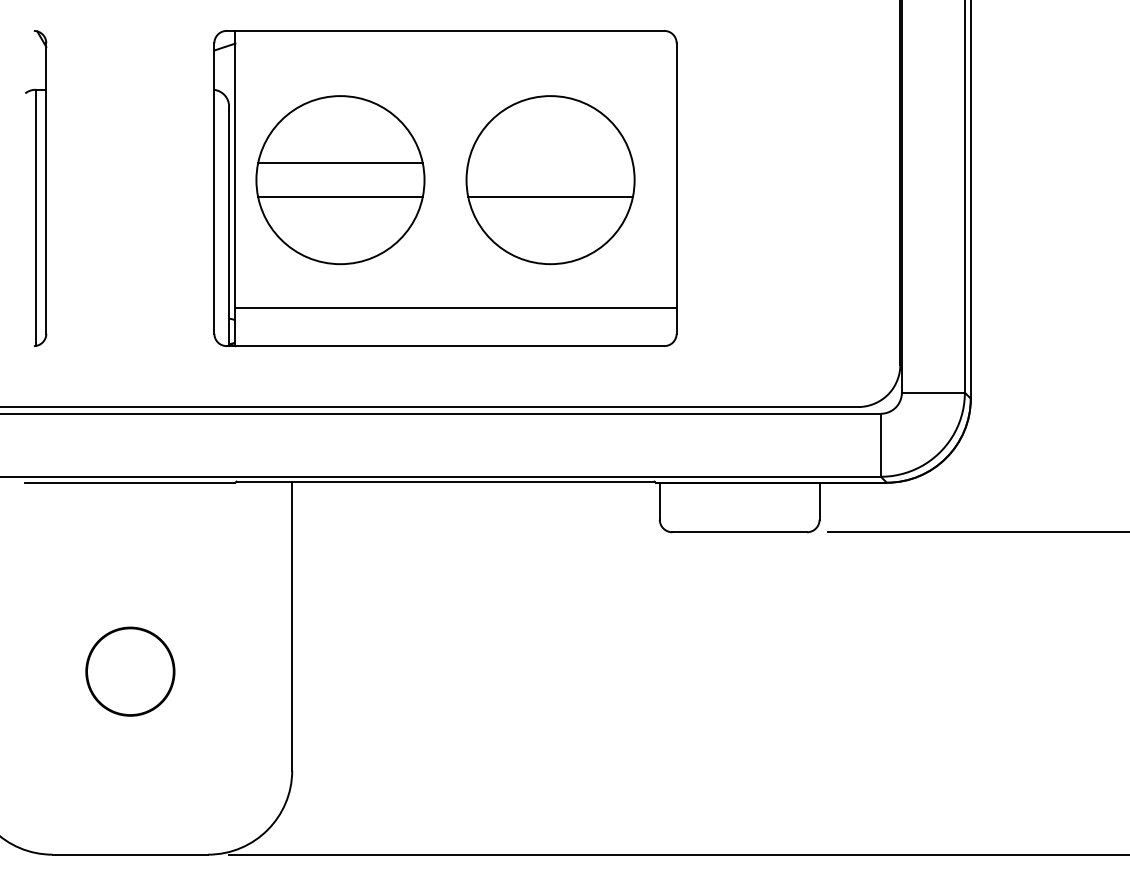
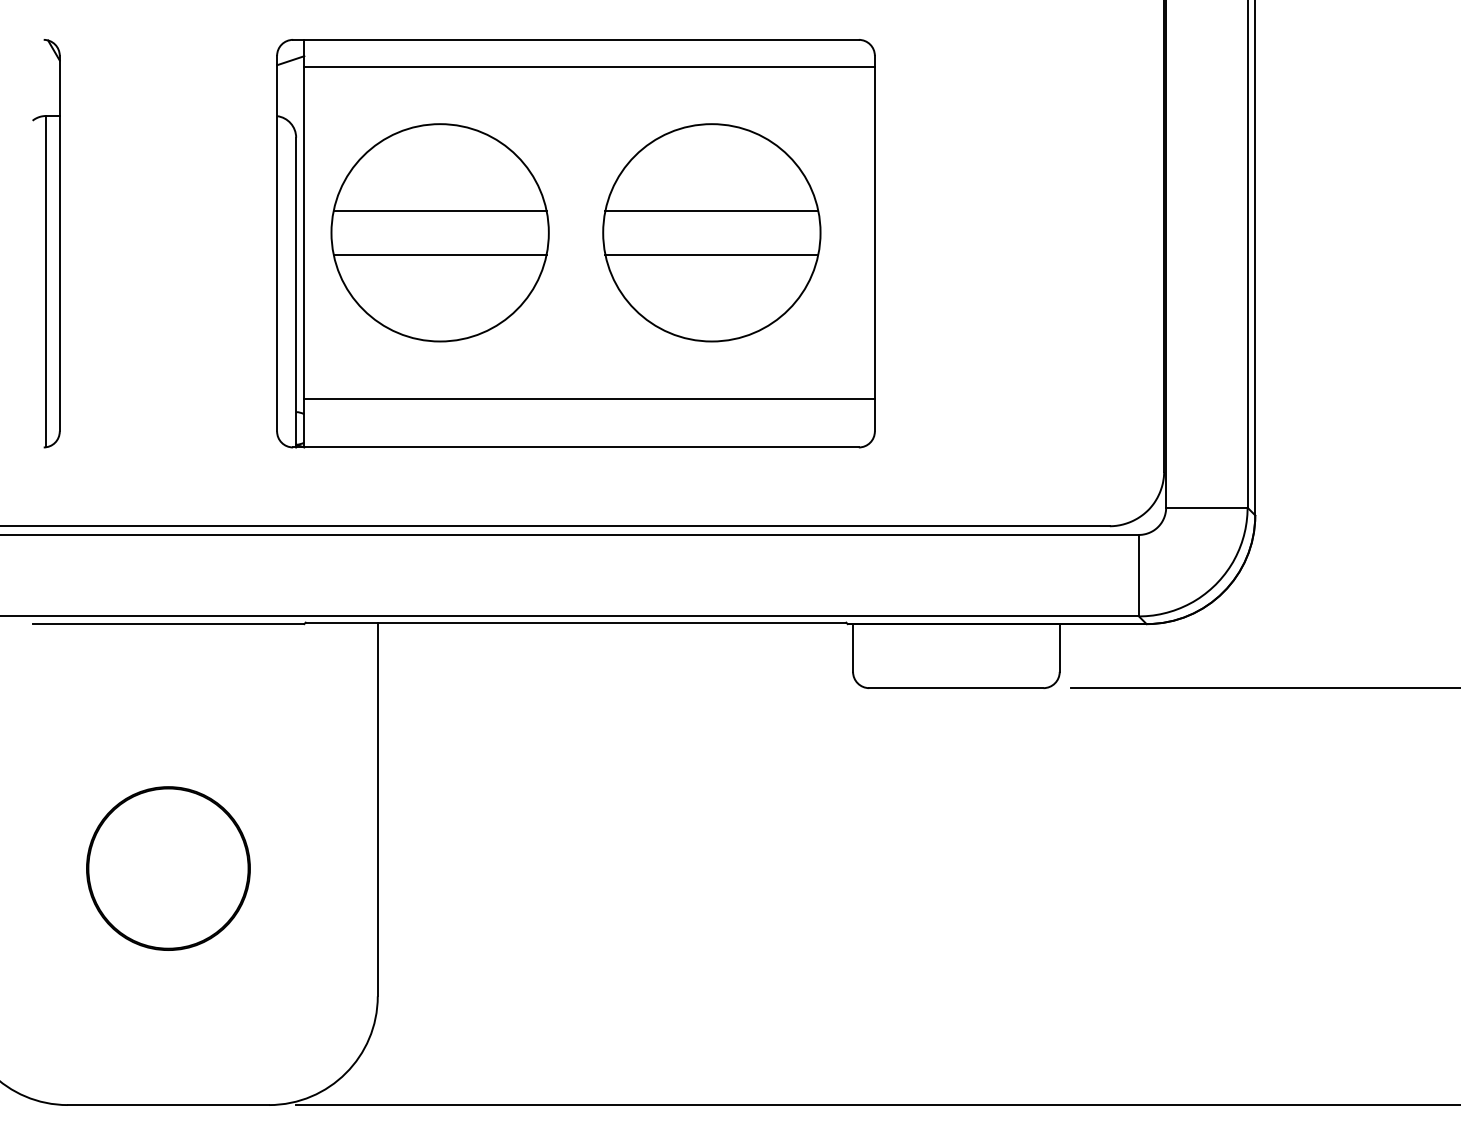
line: (455, 51) -> (588, 66), added
line: (550, 163) -> (711, 211), added
circle: (130, 671) -> (168, 868), size x1.43

